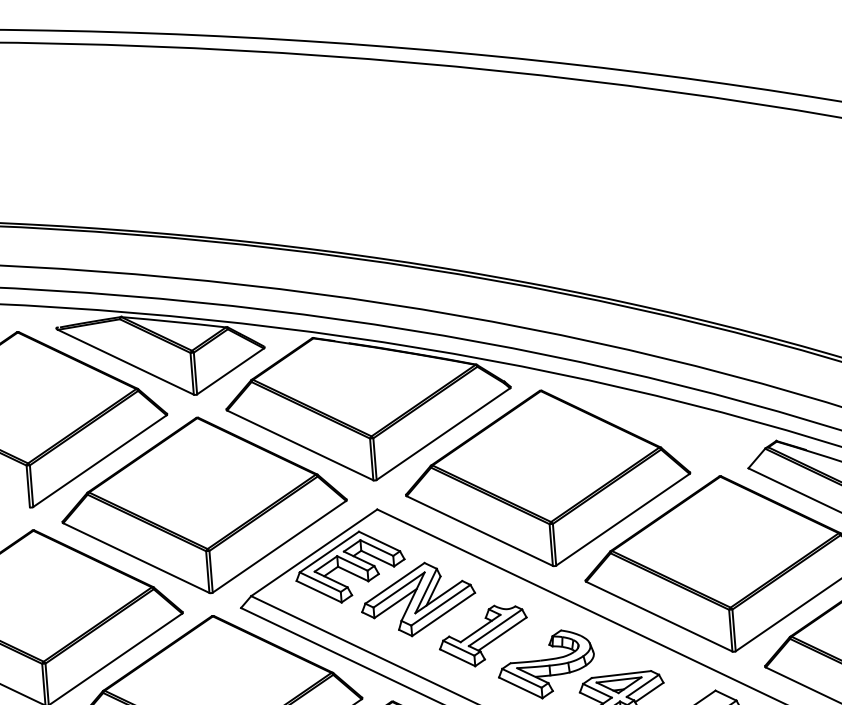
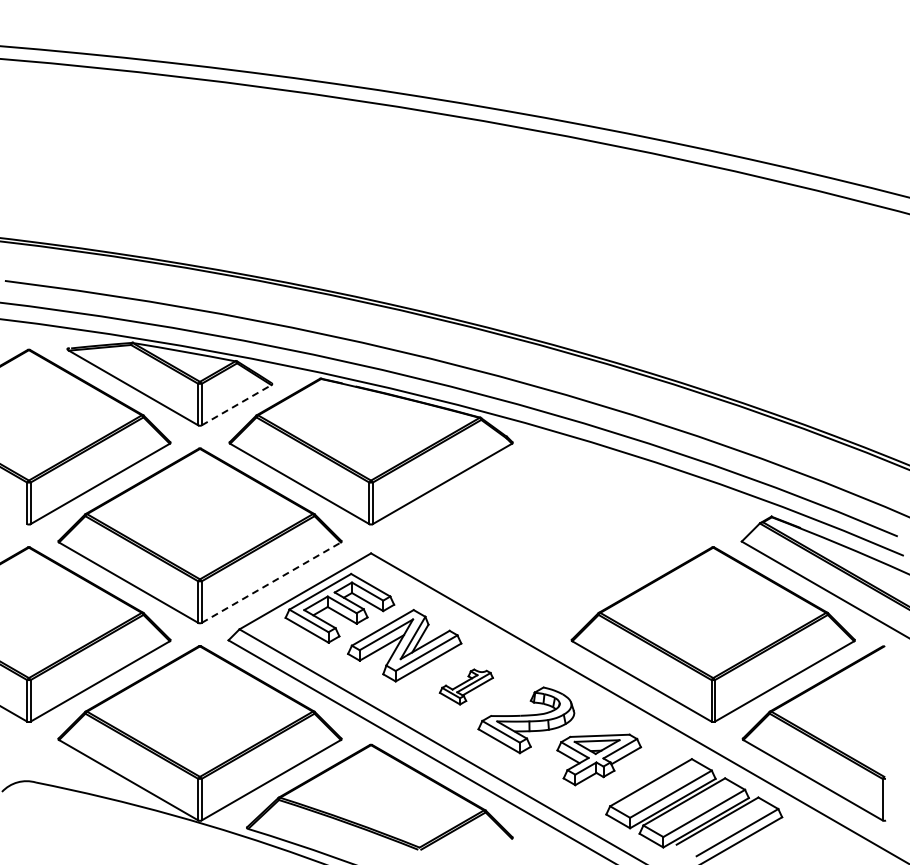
line: (230, 371) -> (236, 405), solid -> dashed
part: (546, 478) -> (541, 535), removed
line: (279, 546) -> (271, 582), solid -> dashed
part: (483, 635) -> (466, 686), size x0.6

